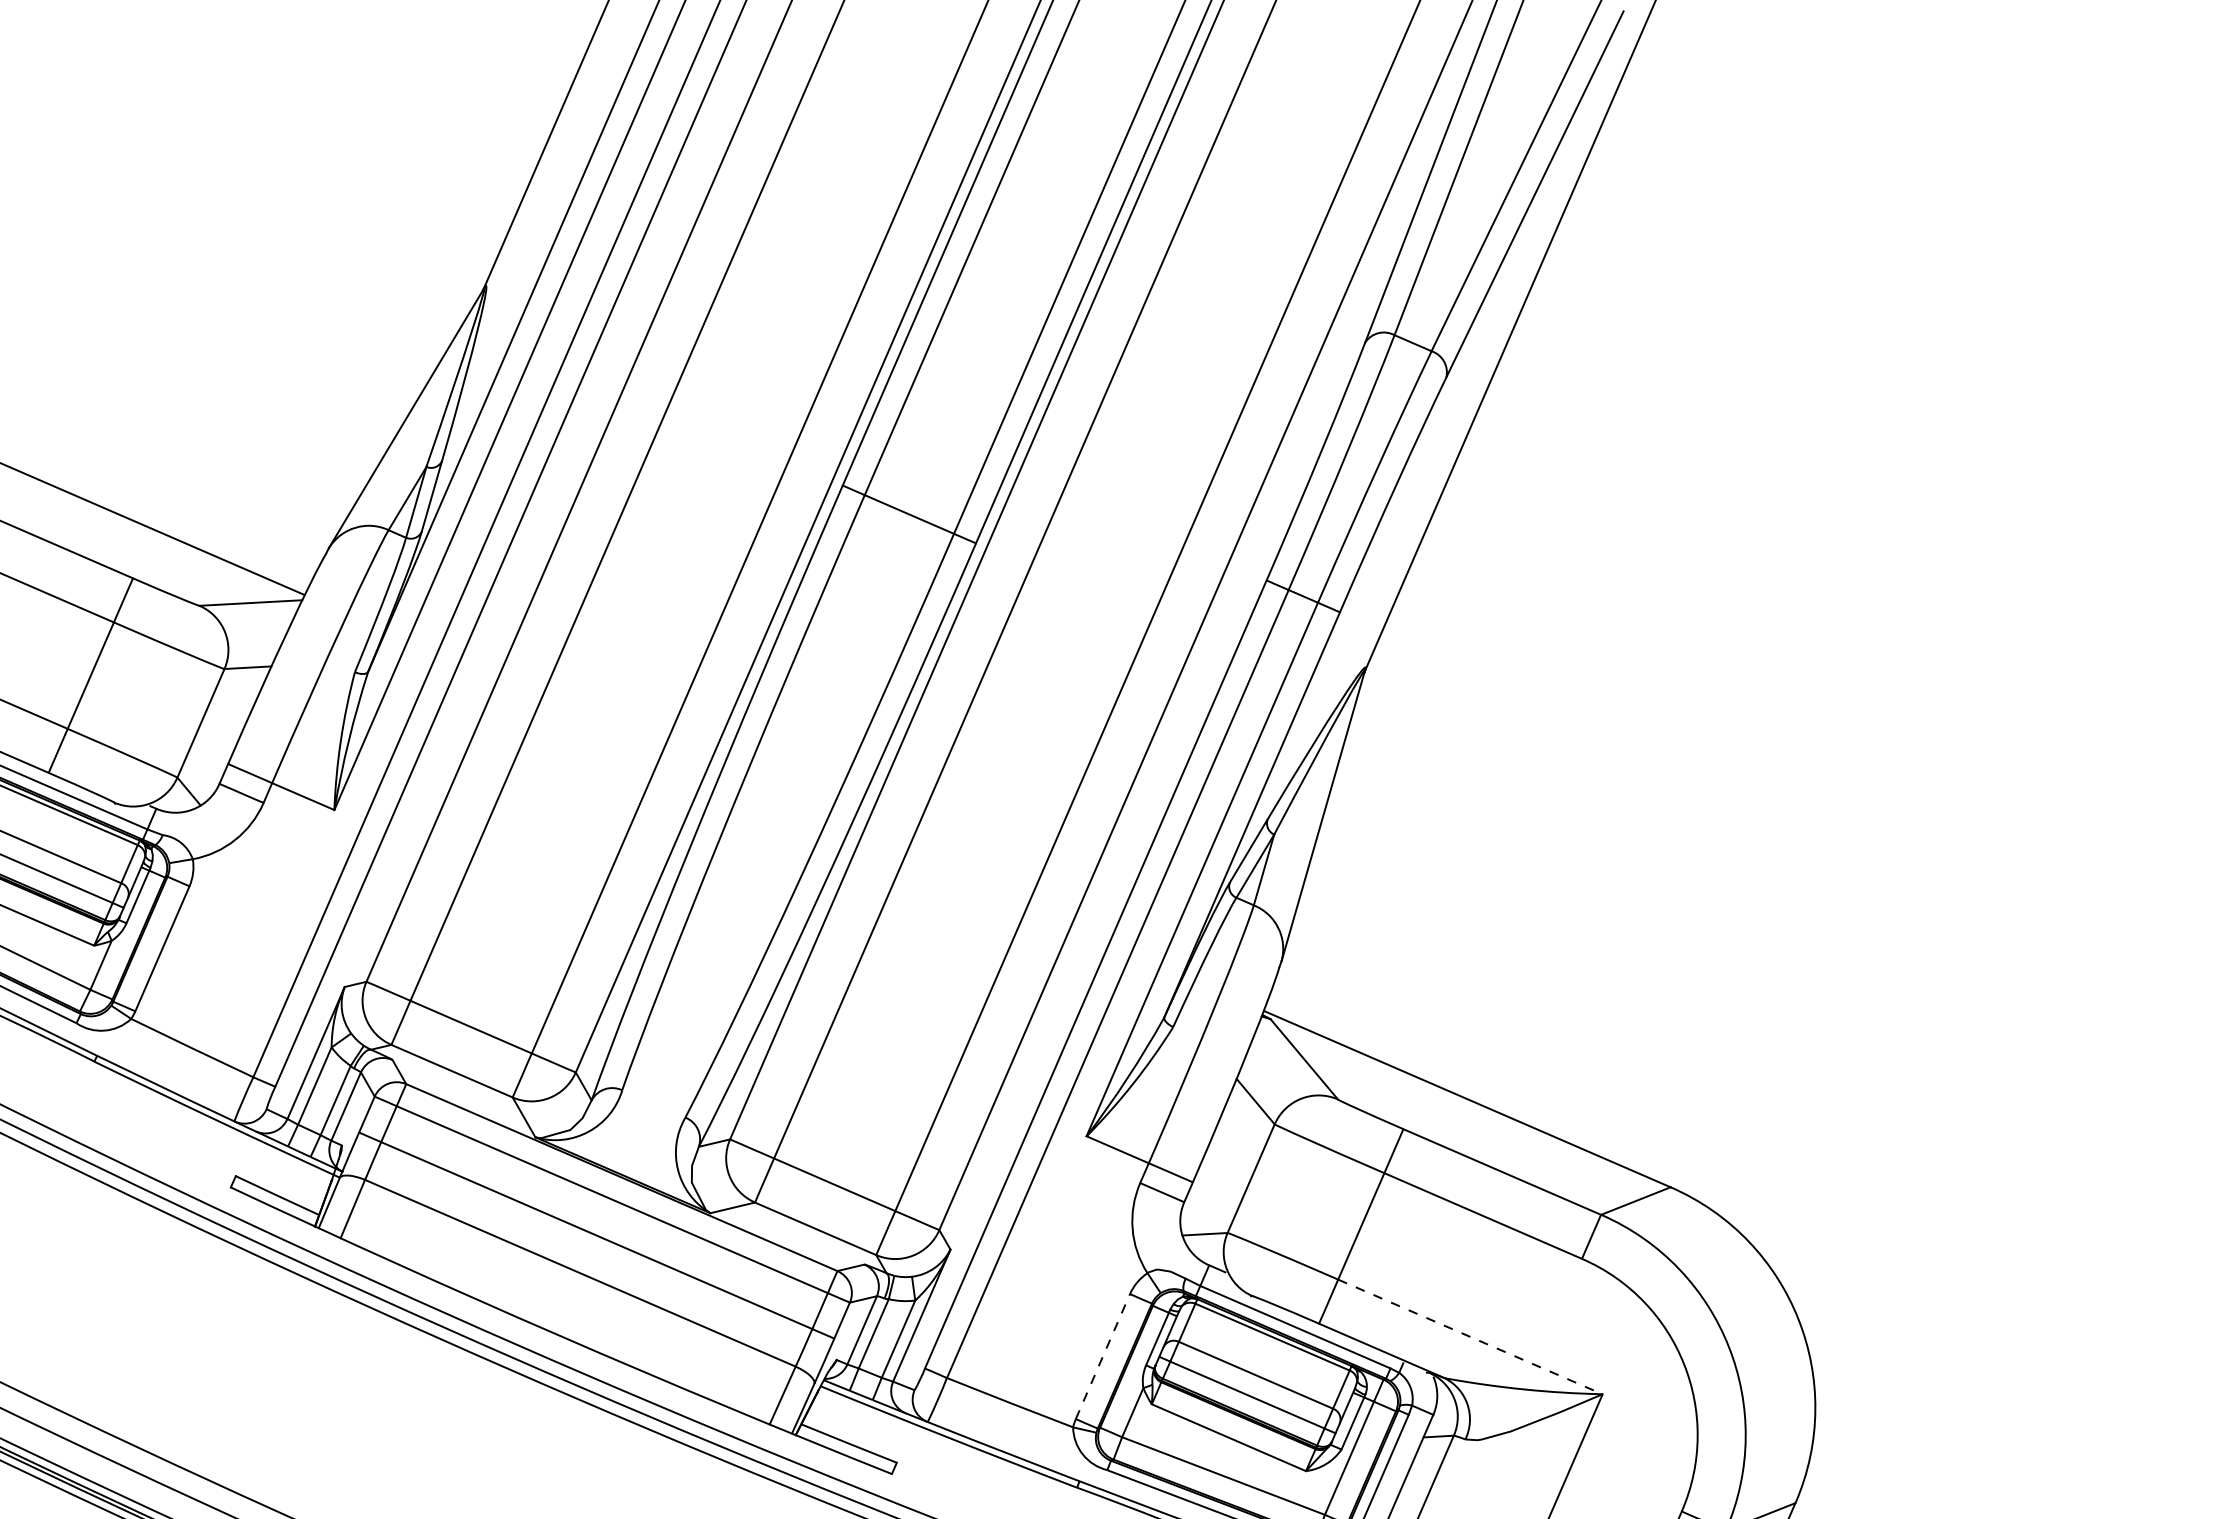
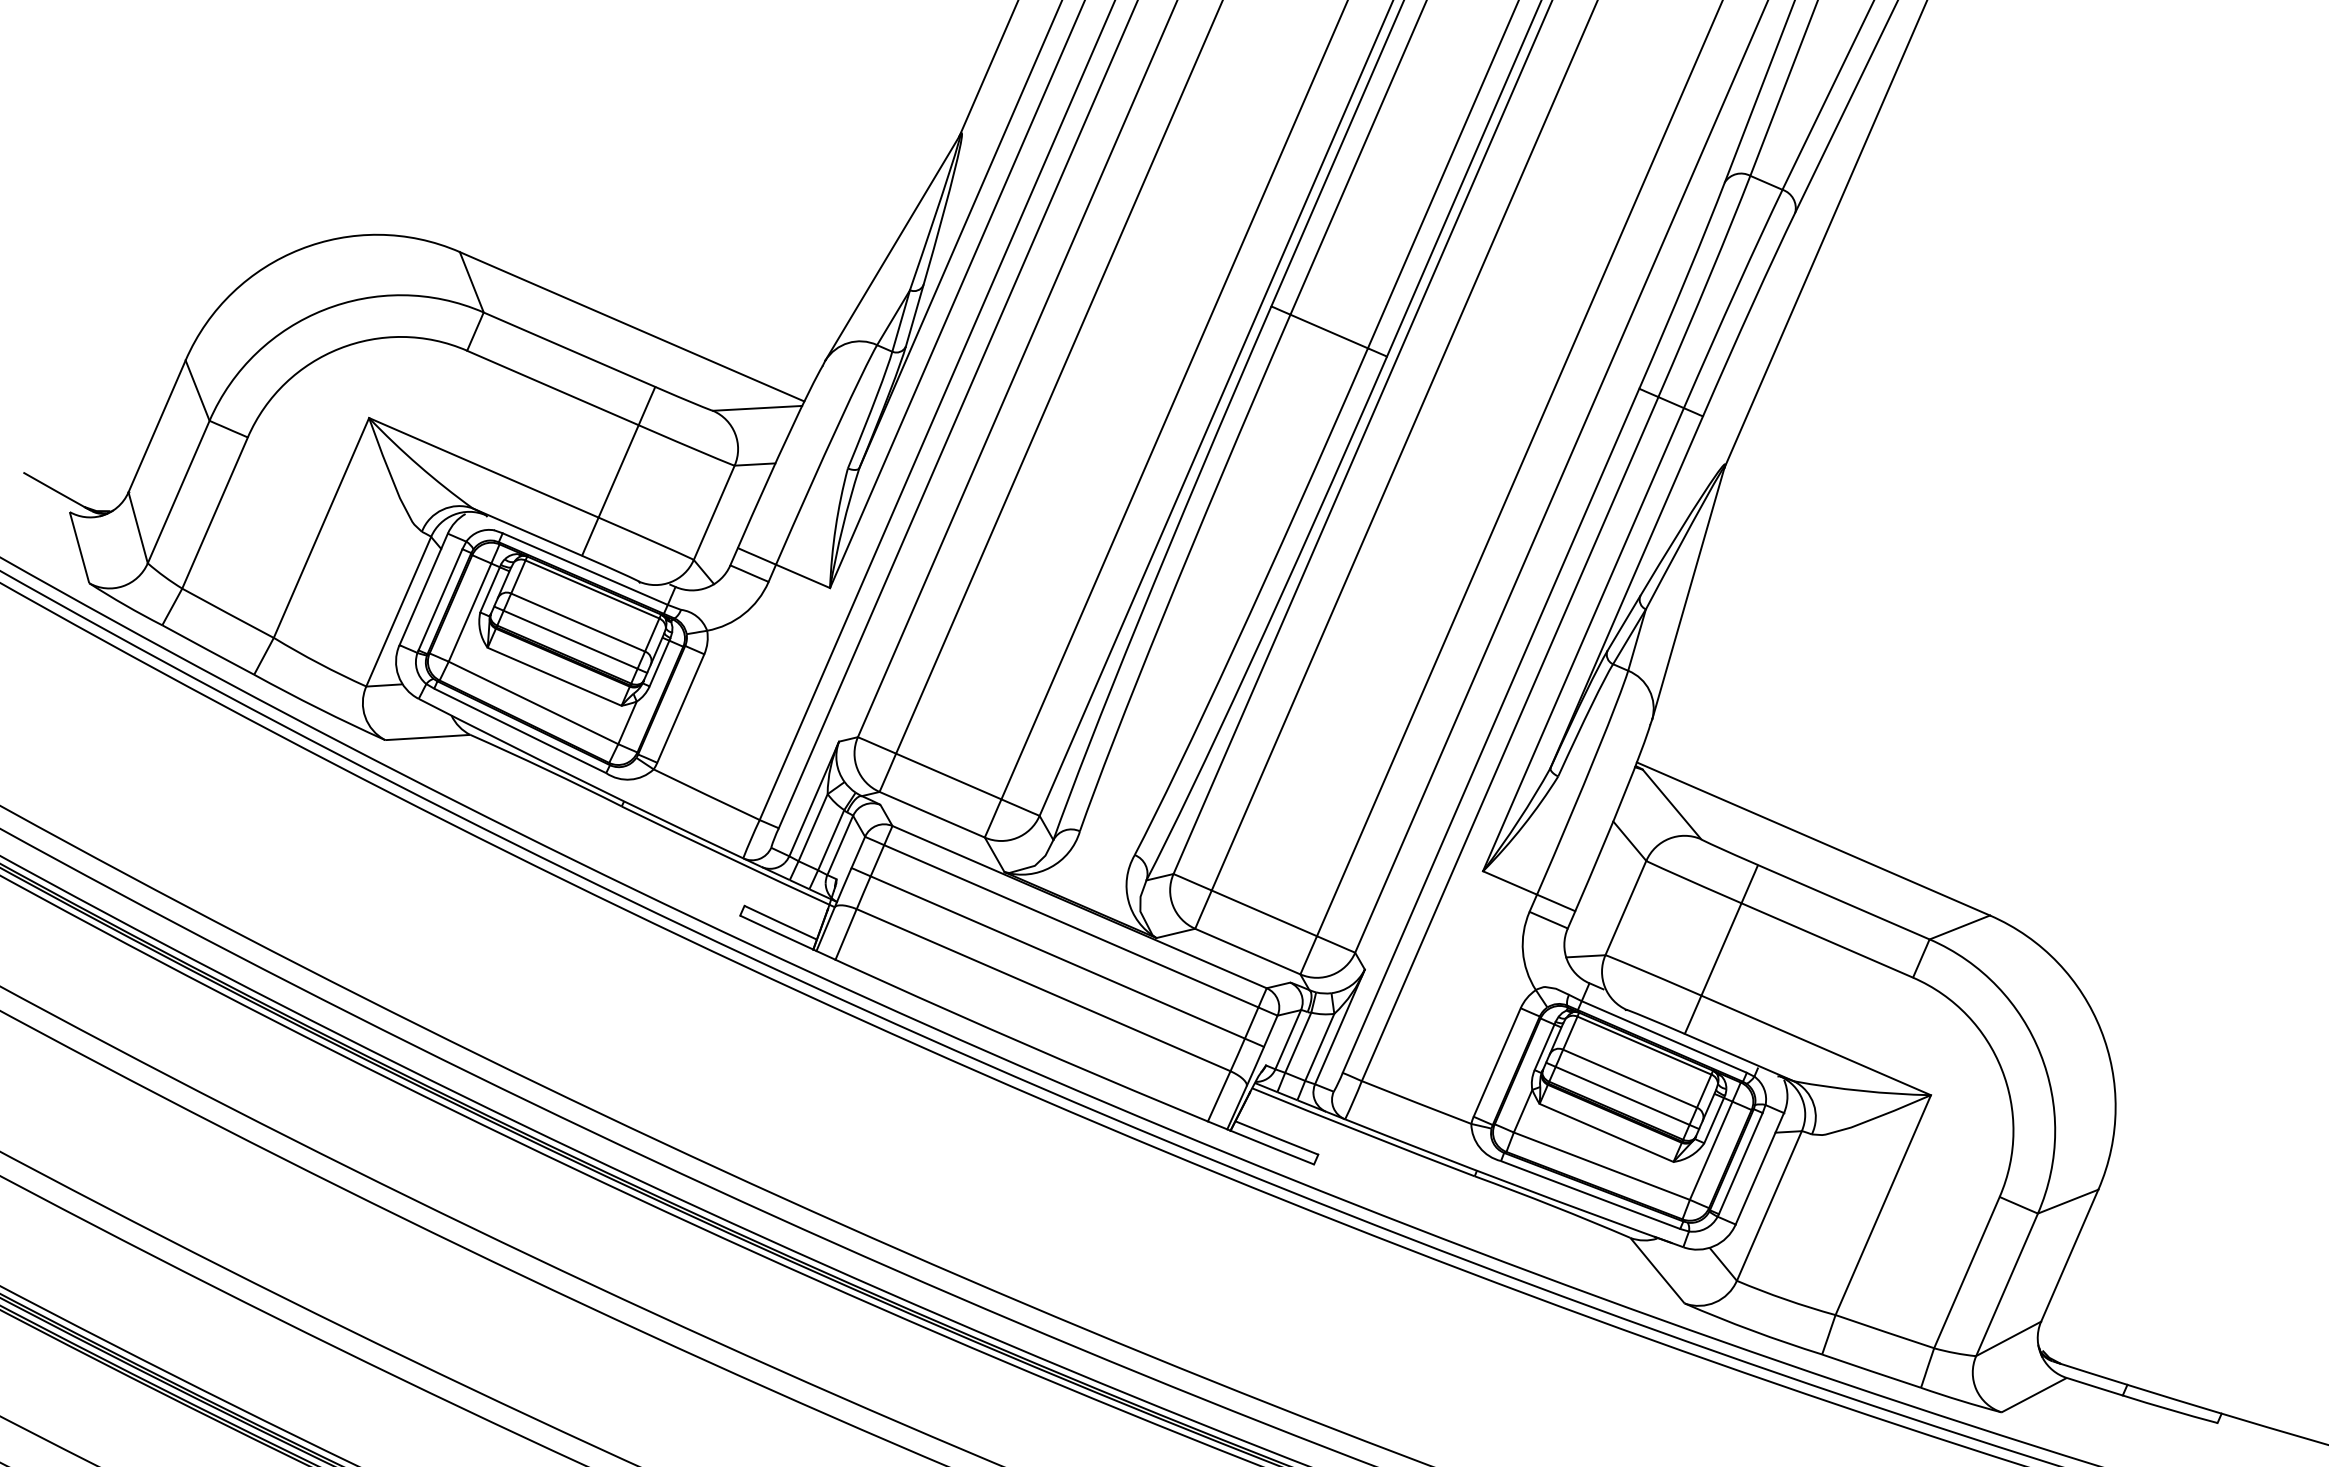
line: (1470, 1336) -> (1816, 1045), dashed -> solid
line: (1103, 1356) -> (1497, 1062), dashed -> solid

